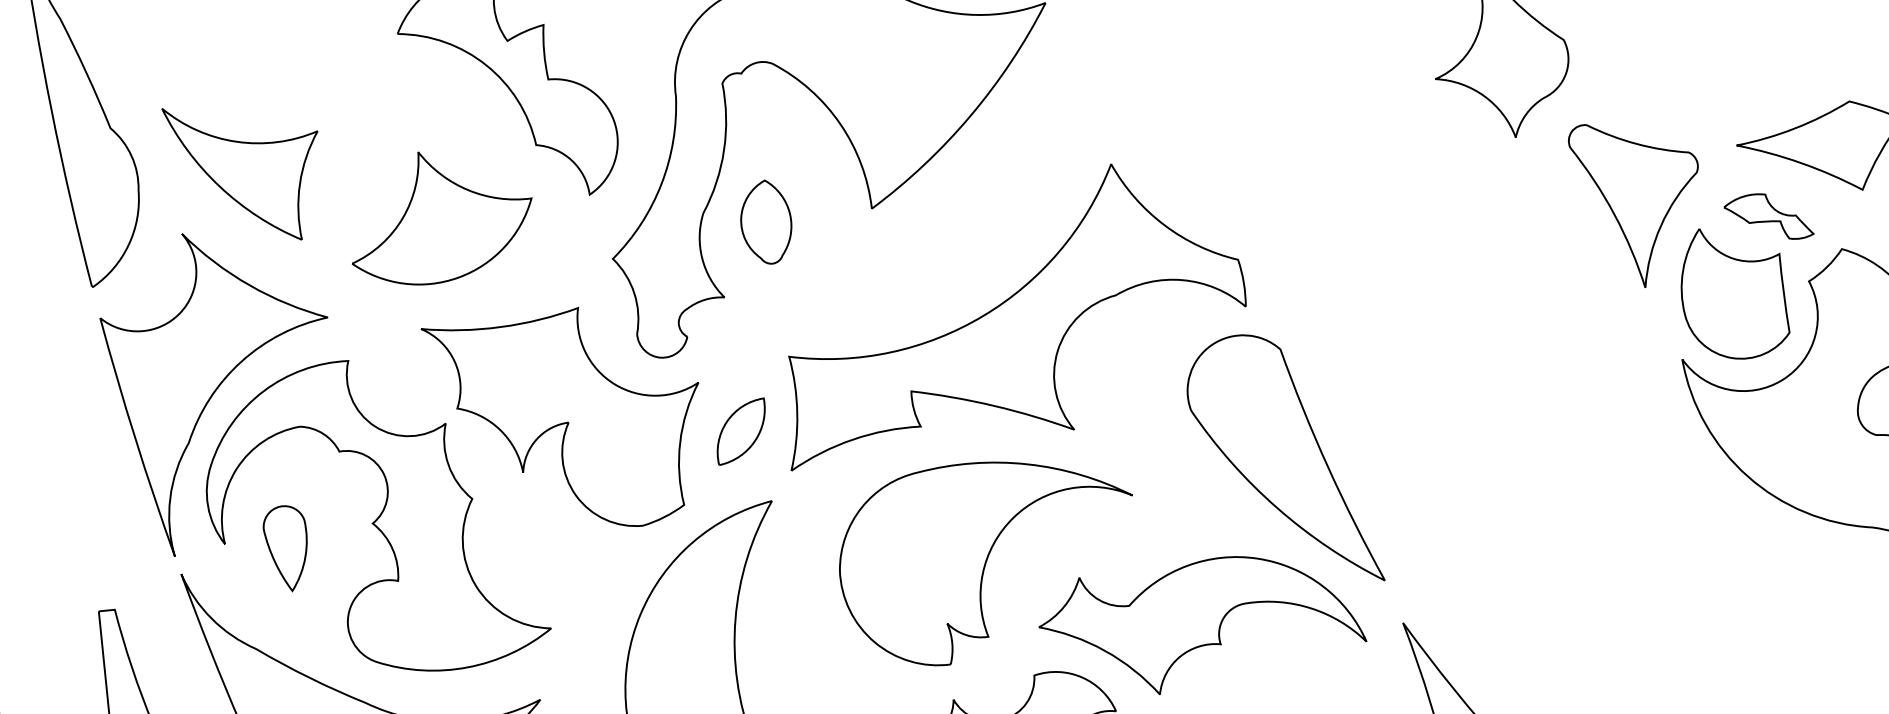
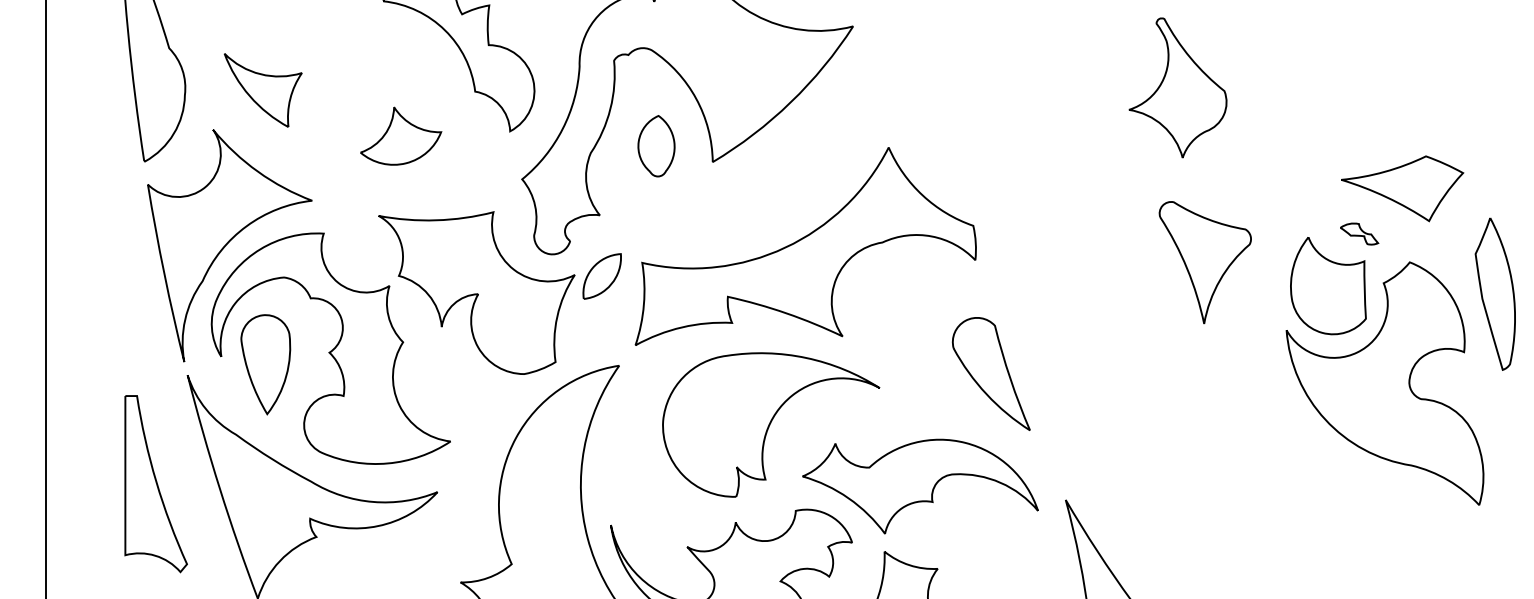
part: (245, 173) -> (263, 90), size x0.7
part: (1637, 203) -> (1204, 262), moved
part: (439, 215) -> (400, 135), size x0.6
part: (1768, 216) -> (1359, 233), size x0.6
part: (766, 222) -> (656, 146), moved
part: (740, 431) -> (601, 276), moved
part: (1283, 459) -> (991, 373), size x0.6
part: (286, 548) -> (265, 364), size x1.6

